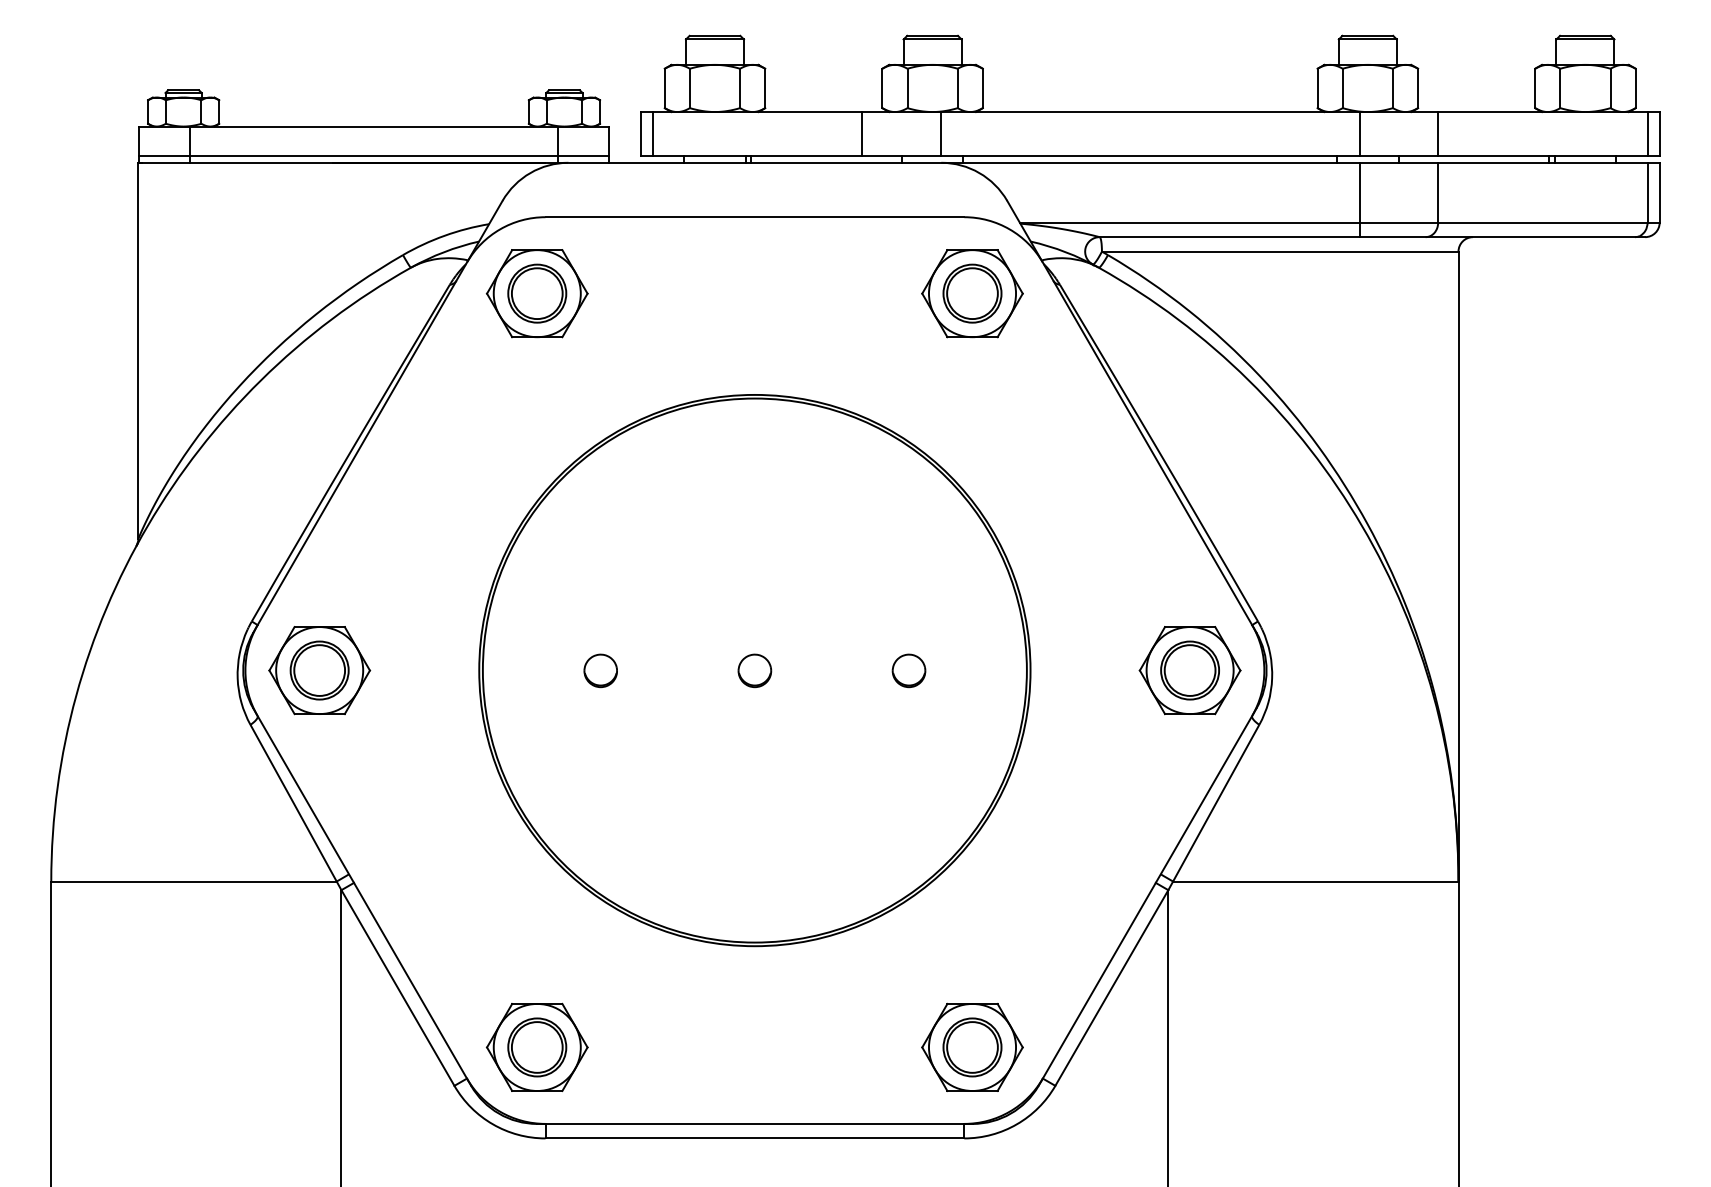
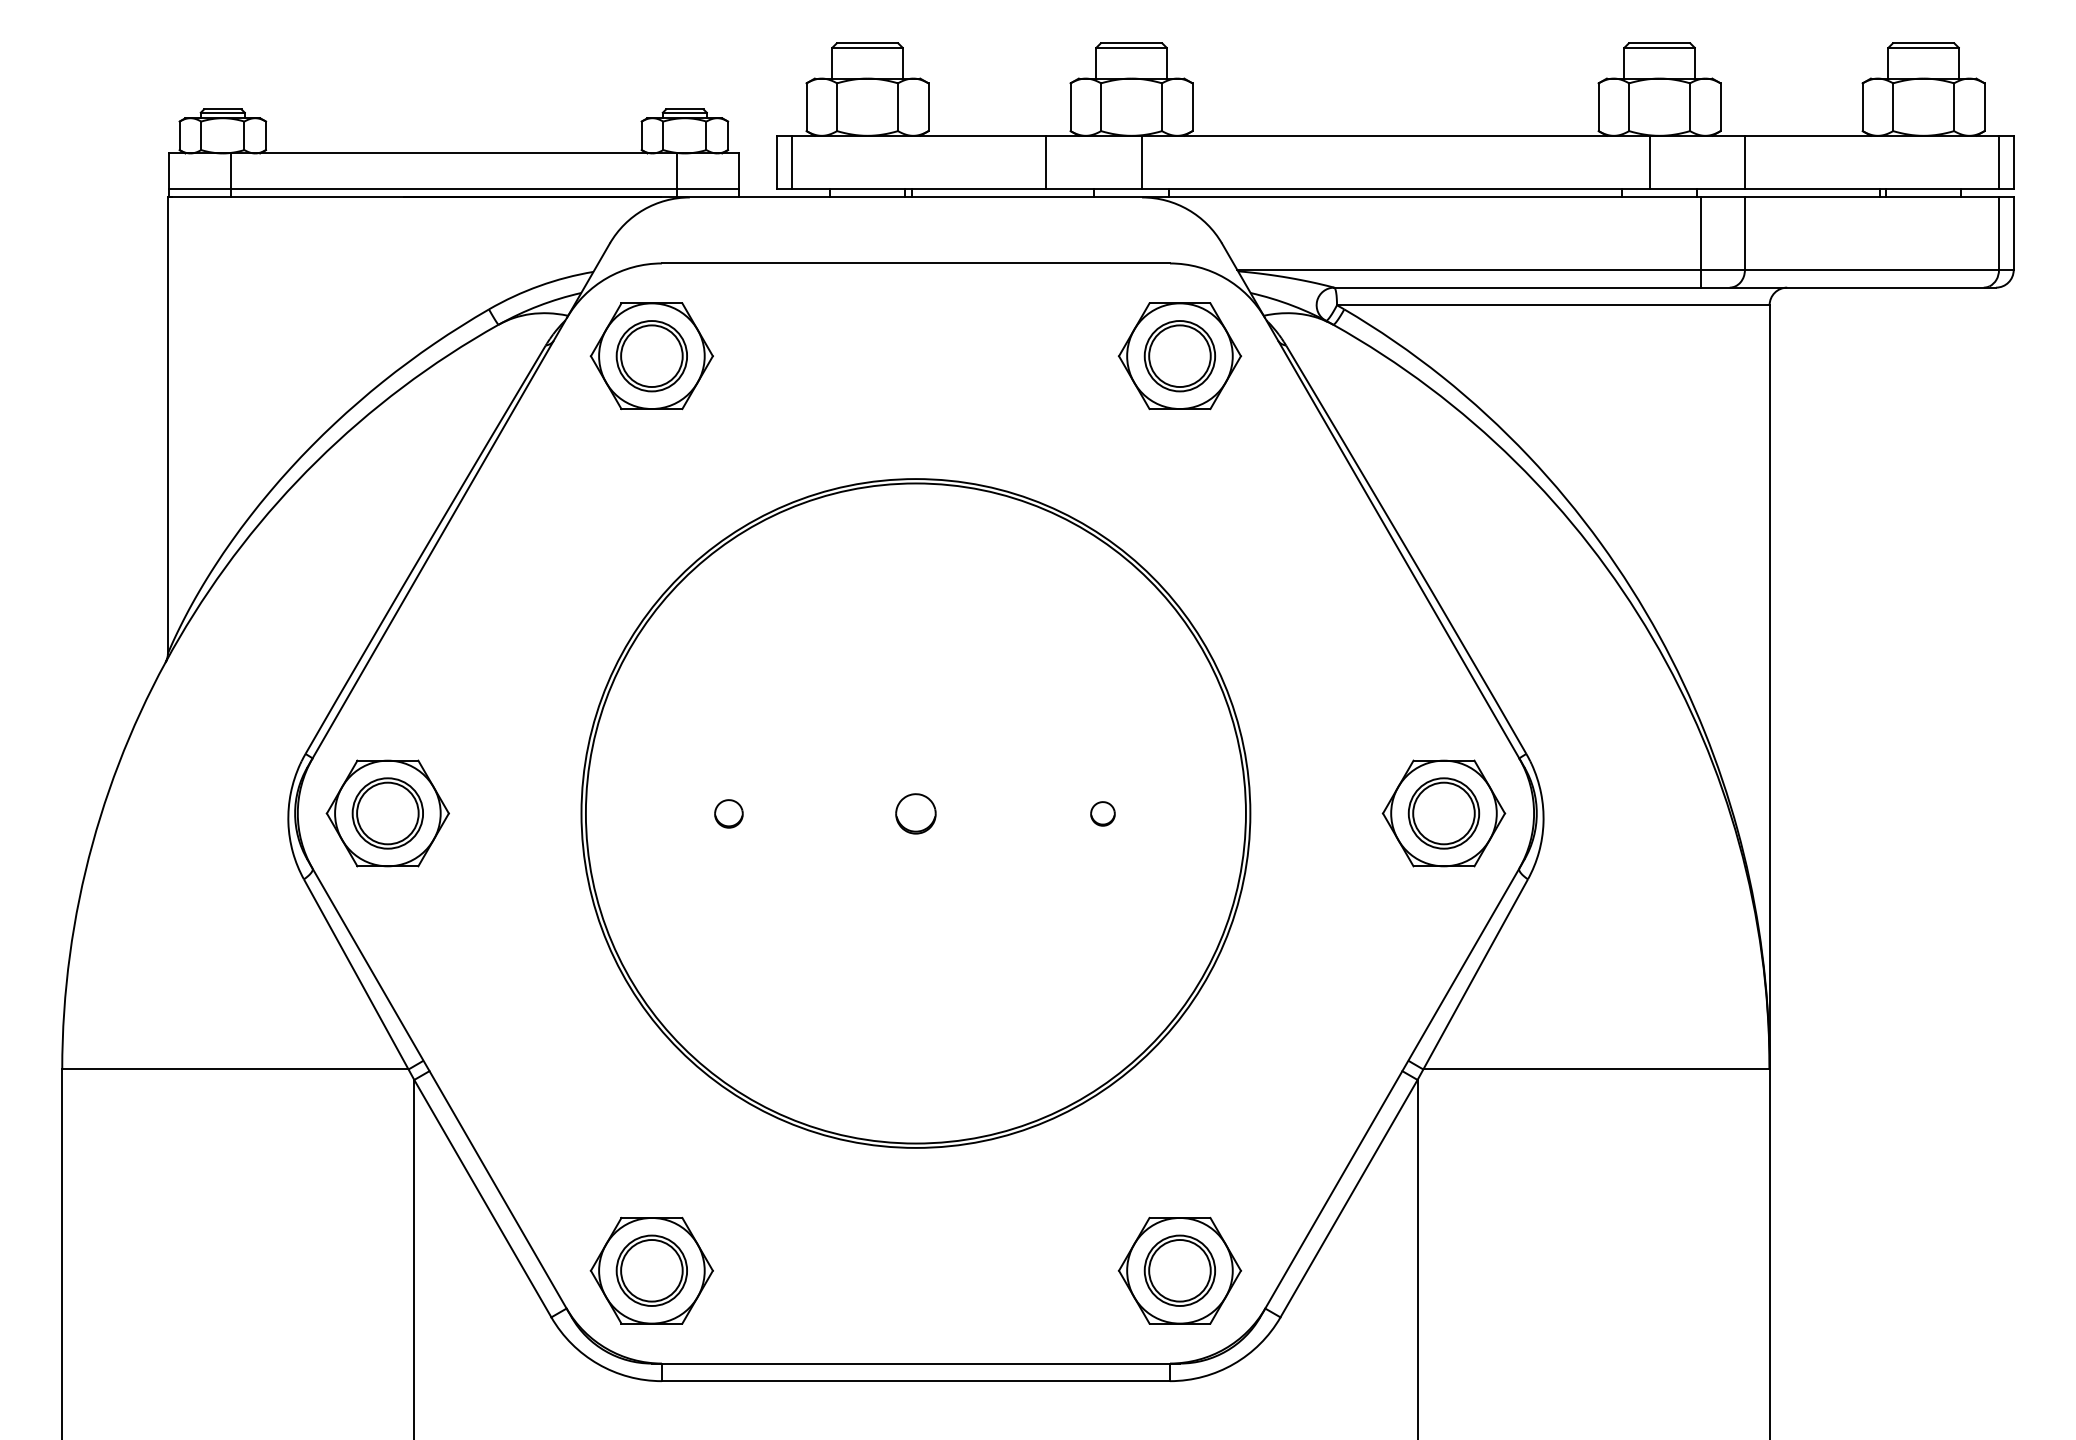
line: (1359, 199) -> (1700, 242), moved
part: (600, 670) -> (728, 813), size x0.7
part: (908, 670) -> (1102, 813), size x0.6

